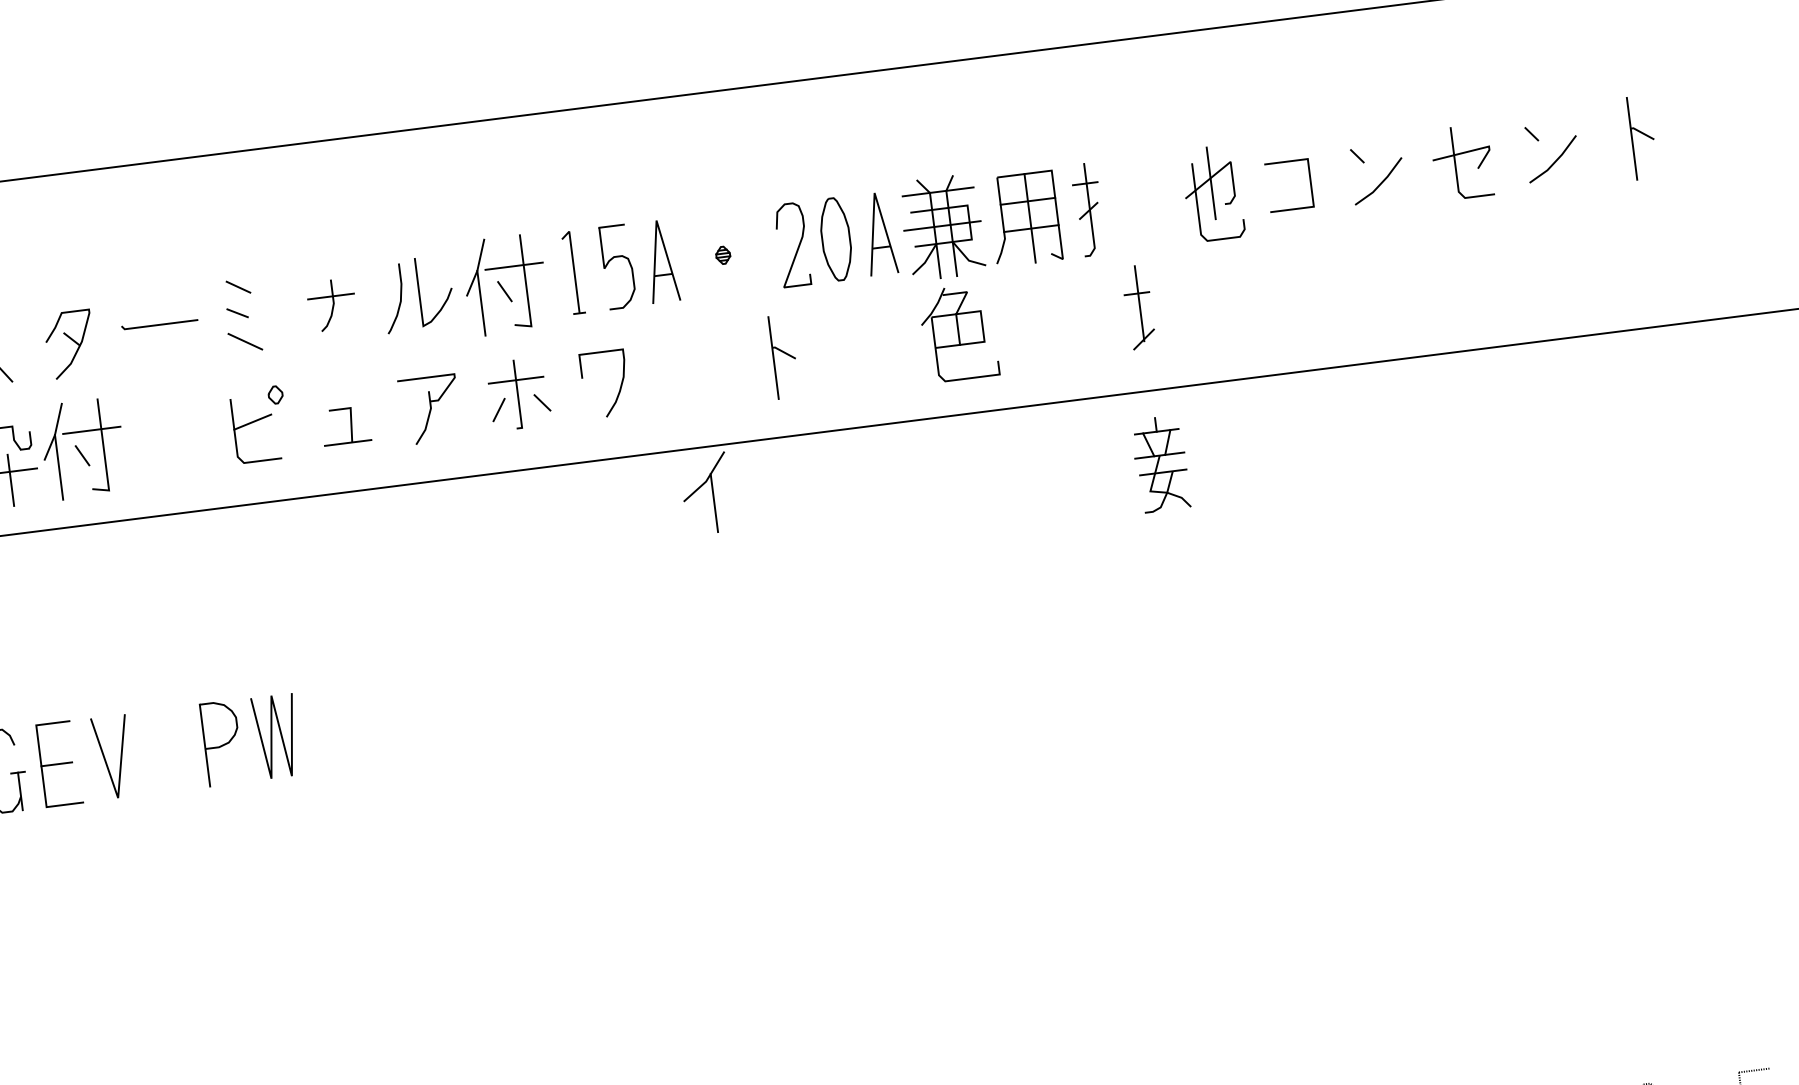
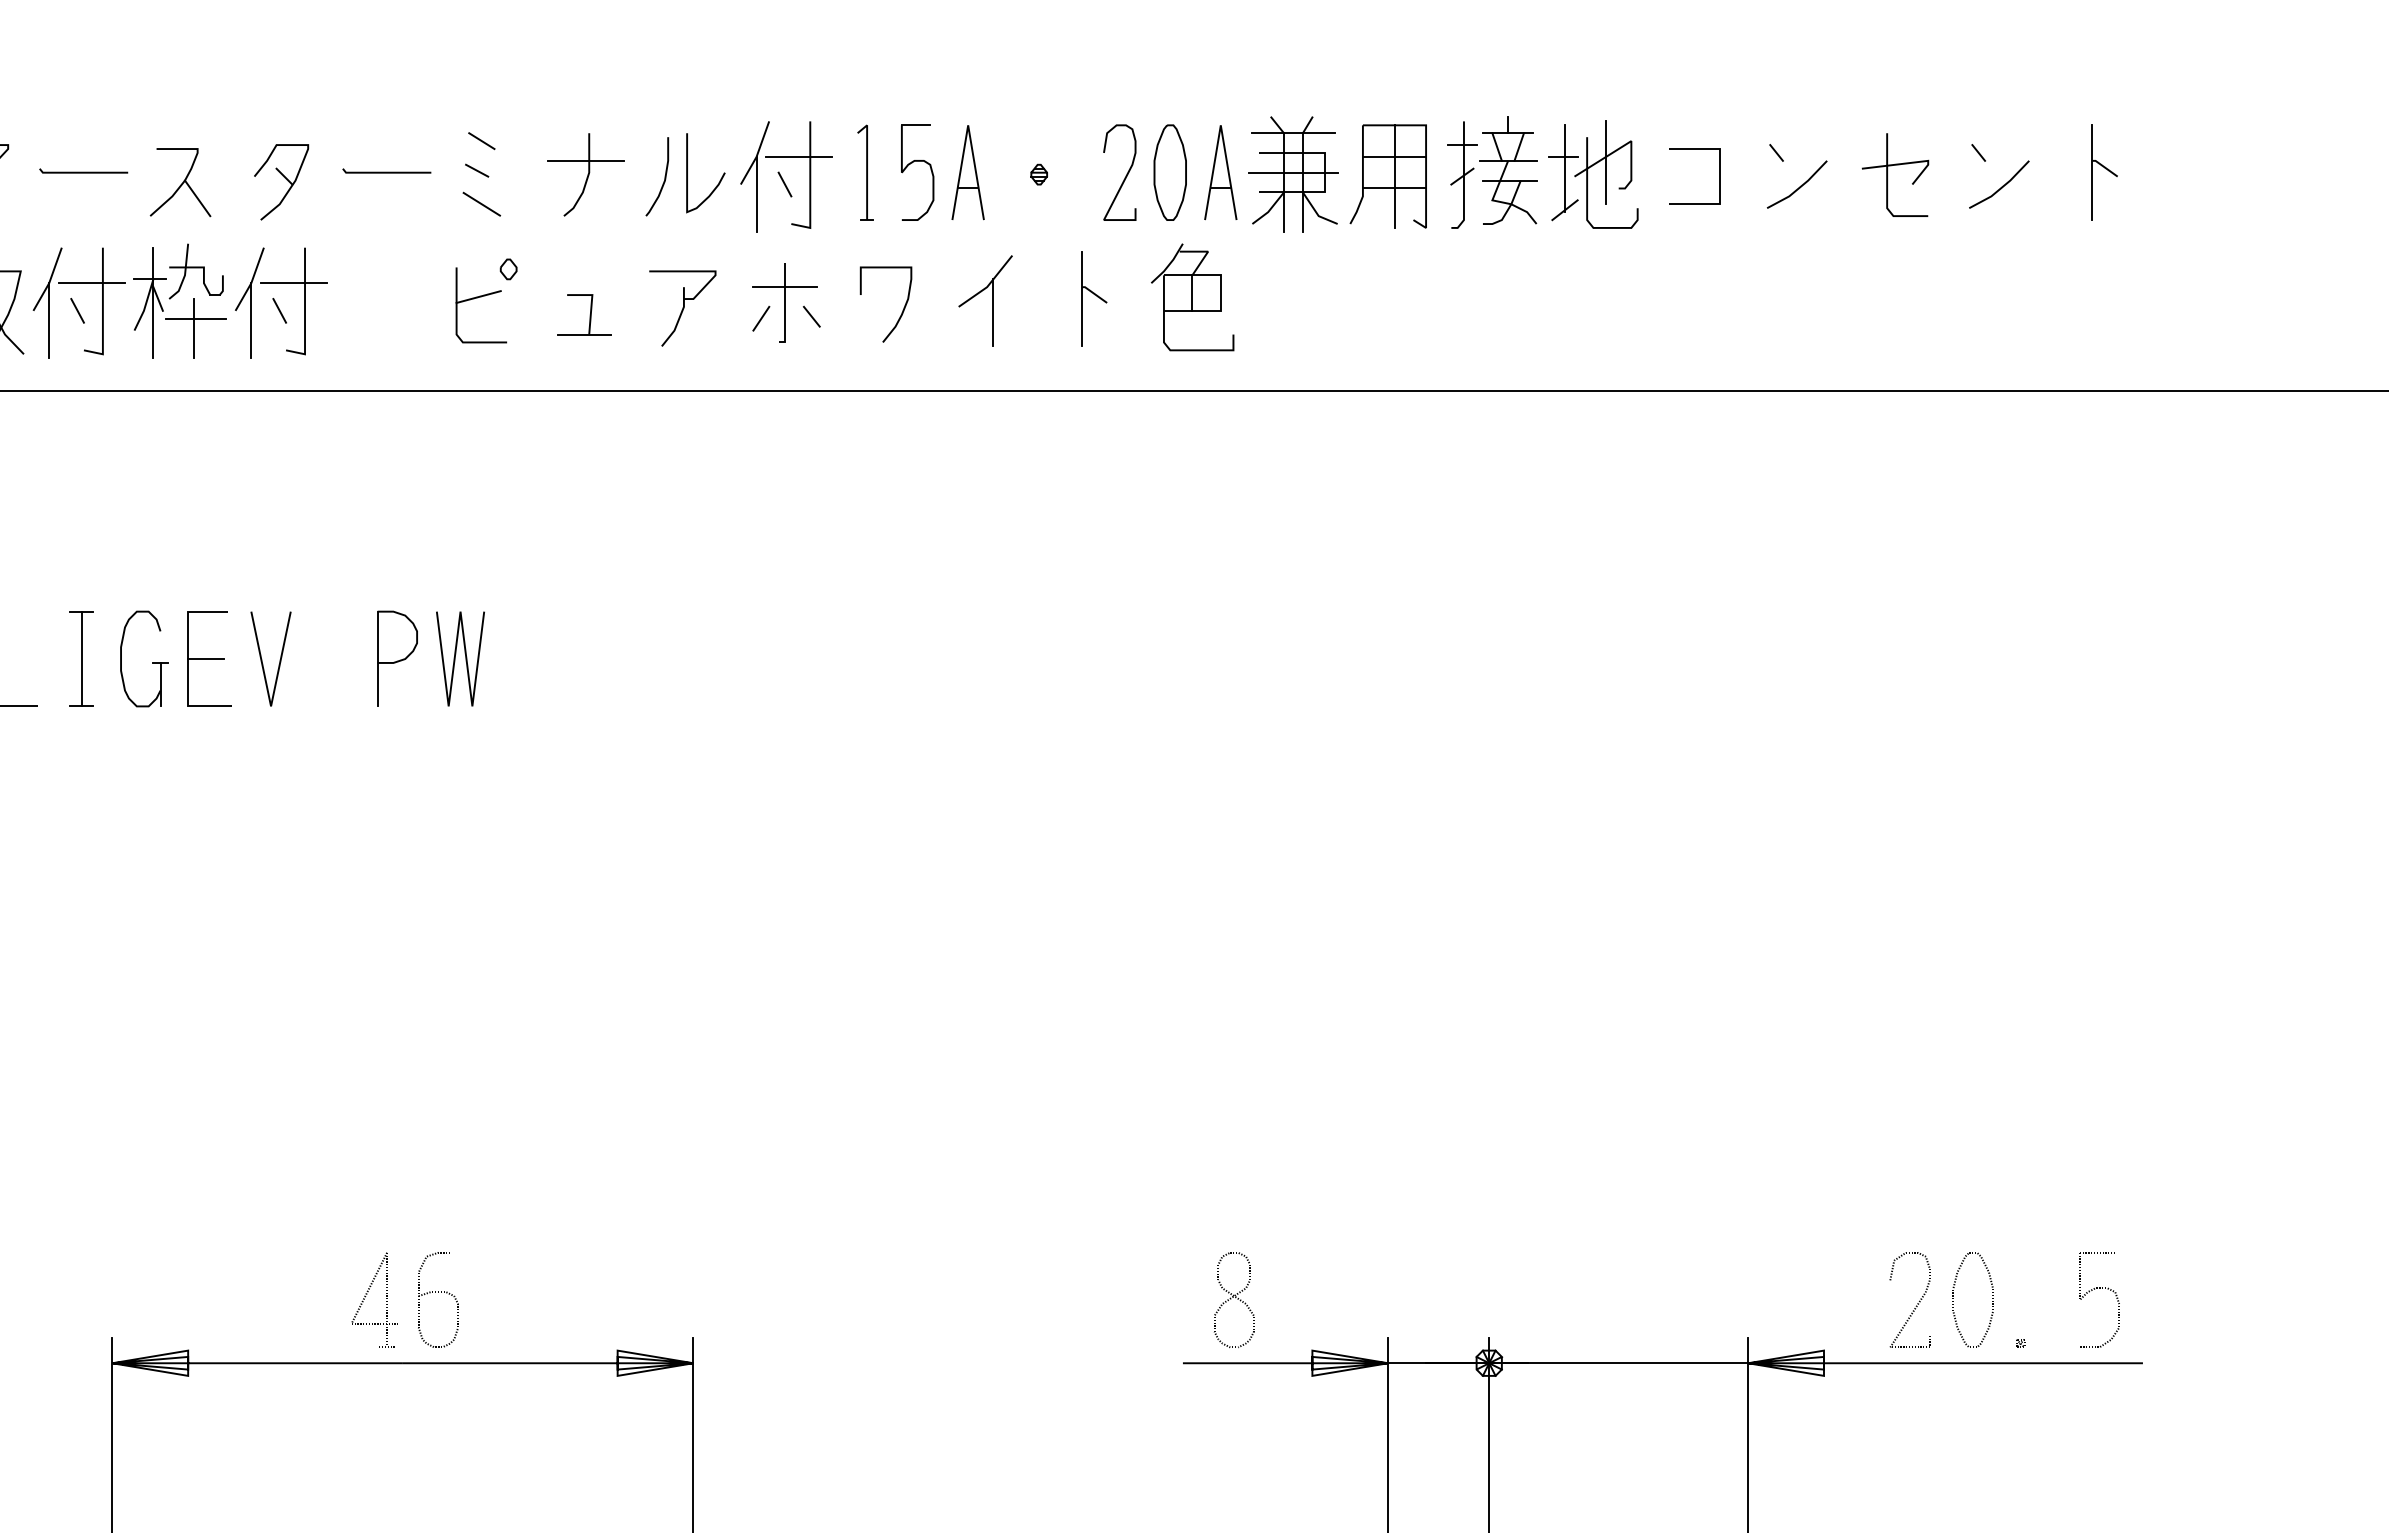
part: (331, 304) -> (585, 174), size x1.43
part: (1138, 307) -> (1563, 172), moved
part: (958, 333) -> (1192, 297), moved
part: (1161, 463) -> (1508, 170), moved
part: (712, 492) -> (992, 300), moved

